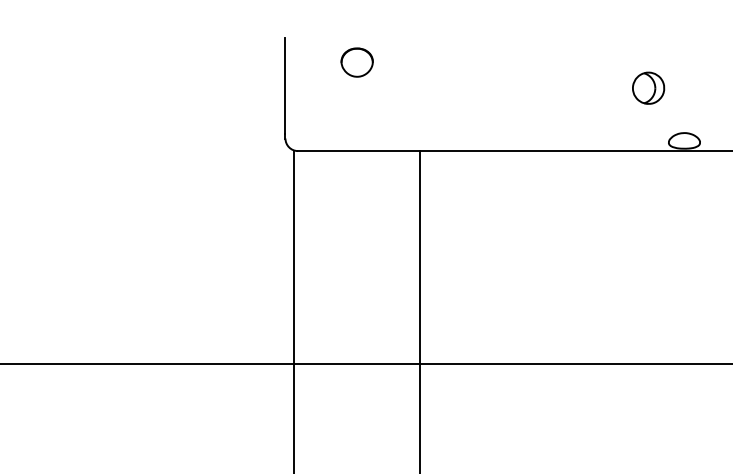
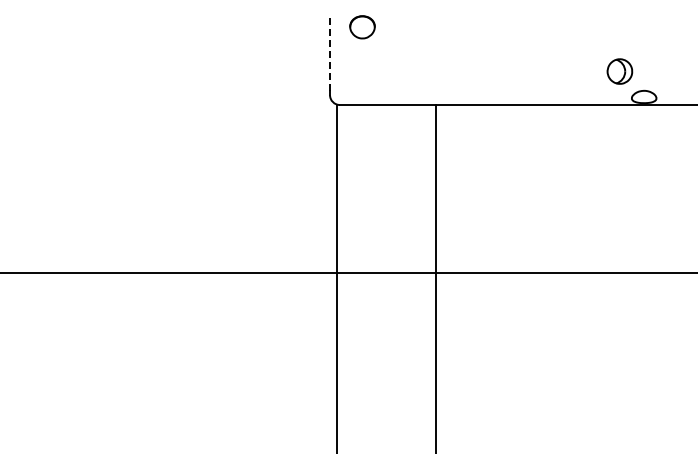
part: (357, 62) -> (362, 27), moved
line: (286, 85) -> (330, 53), solid -> dashed
part: (648, 88) -> (619, 71), moved

